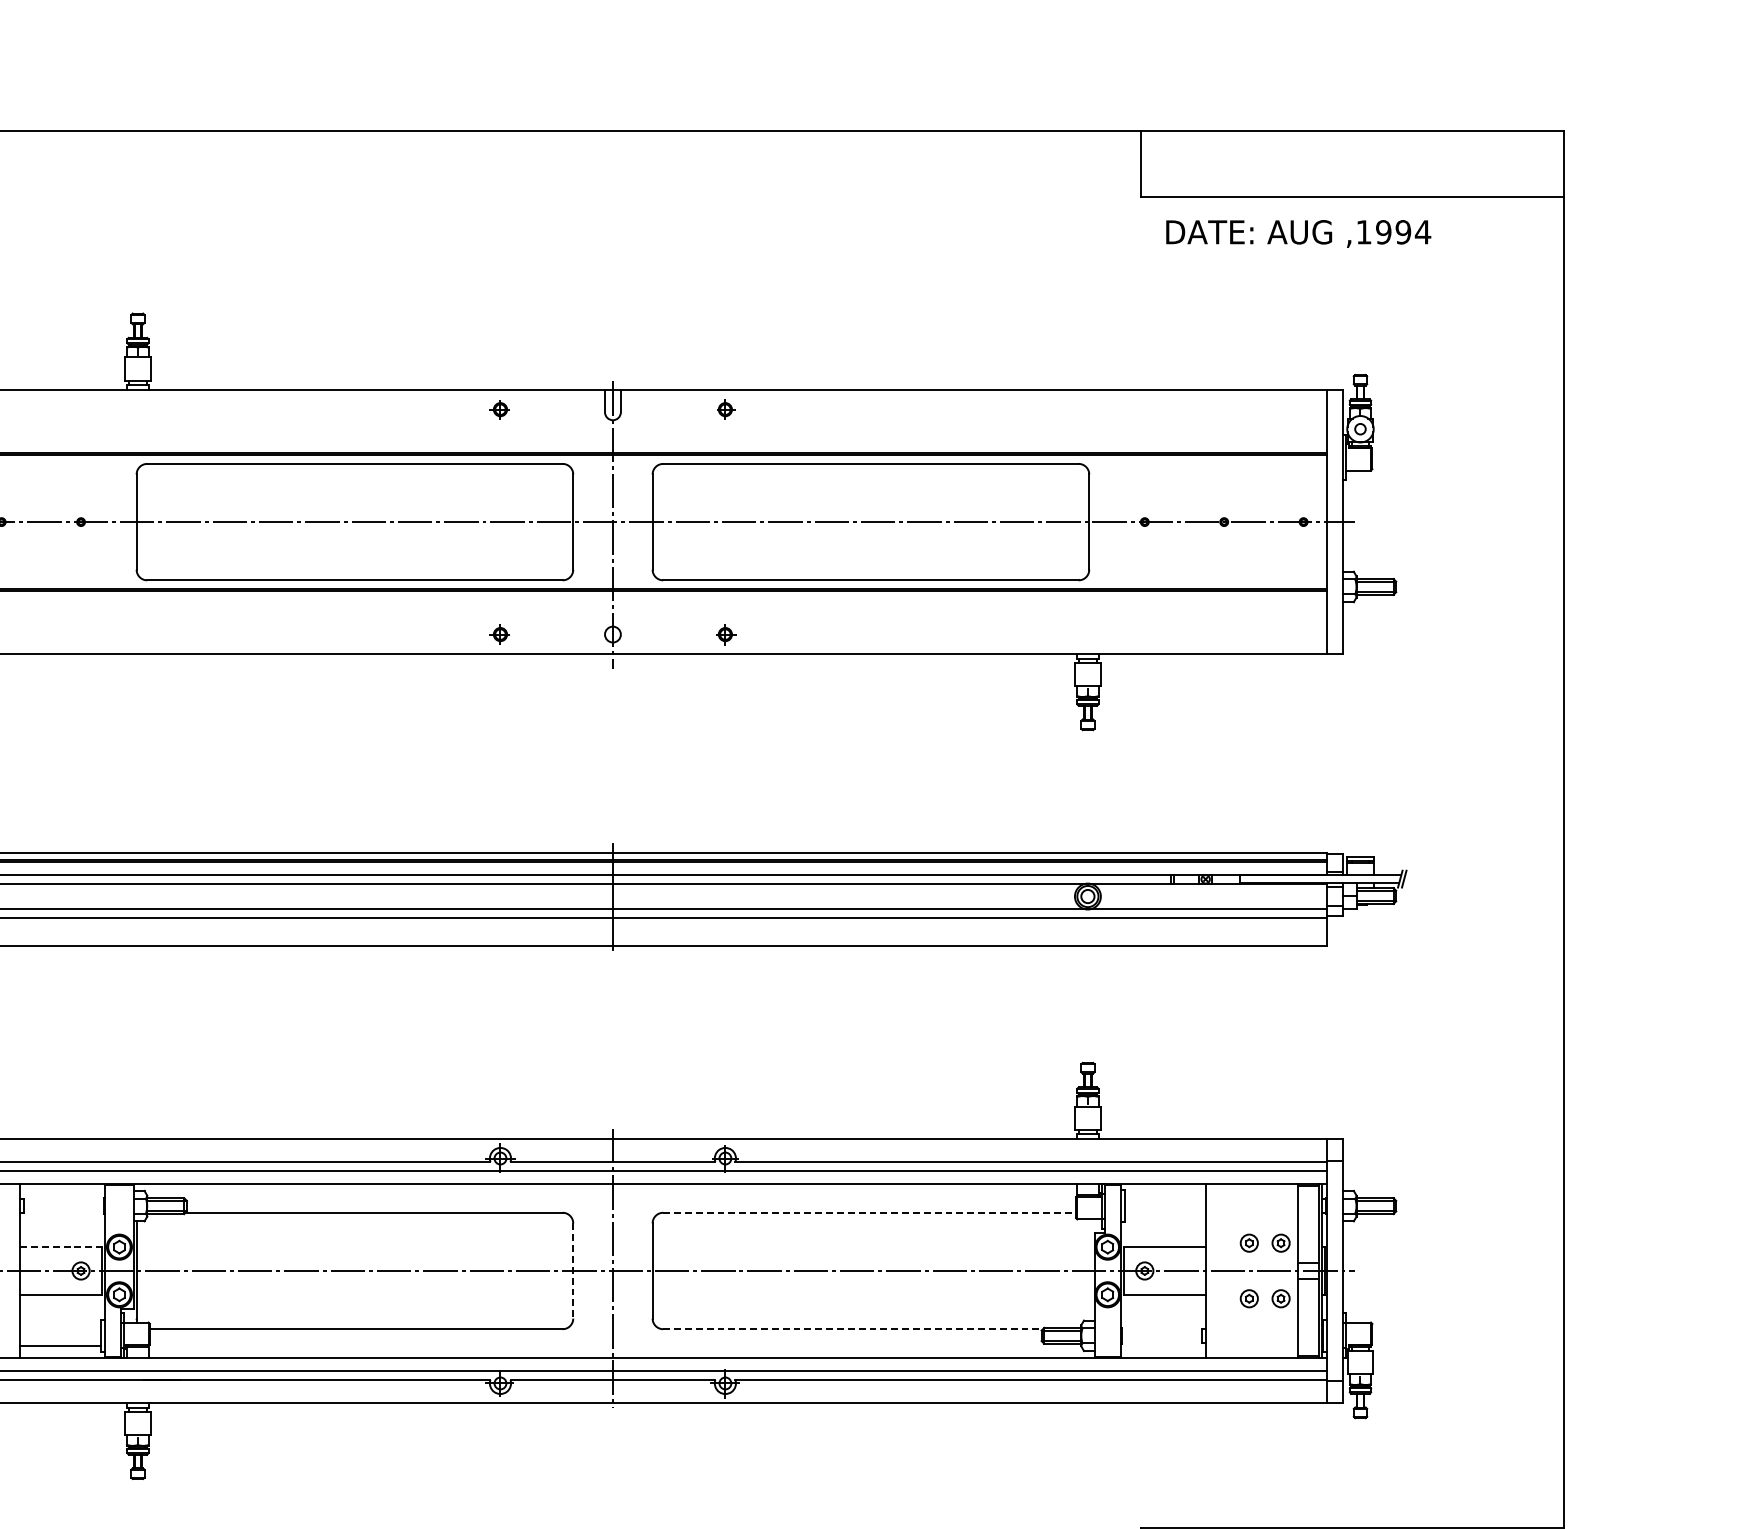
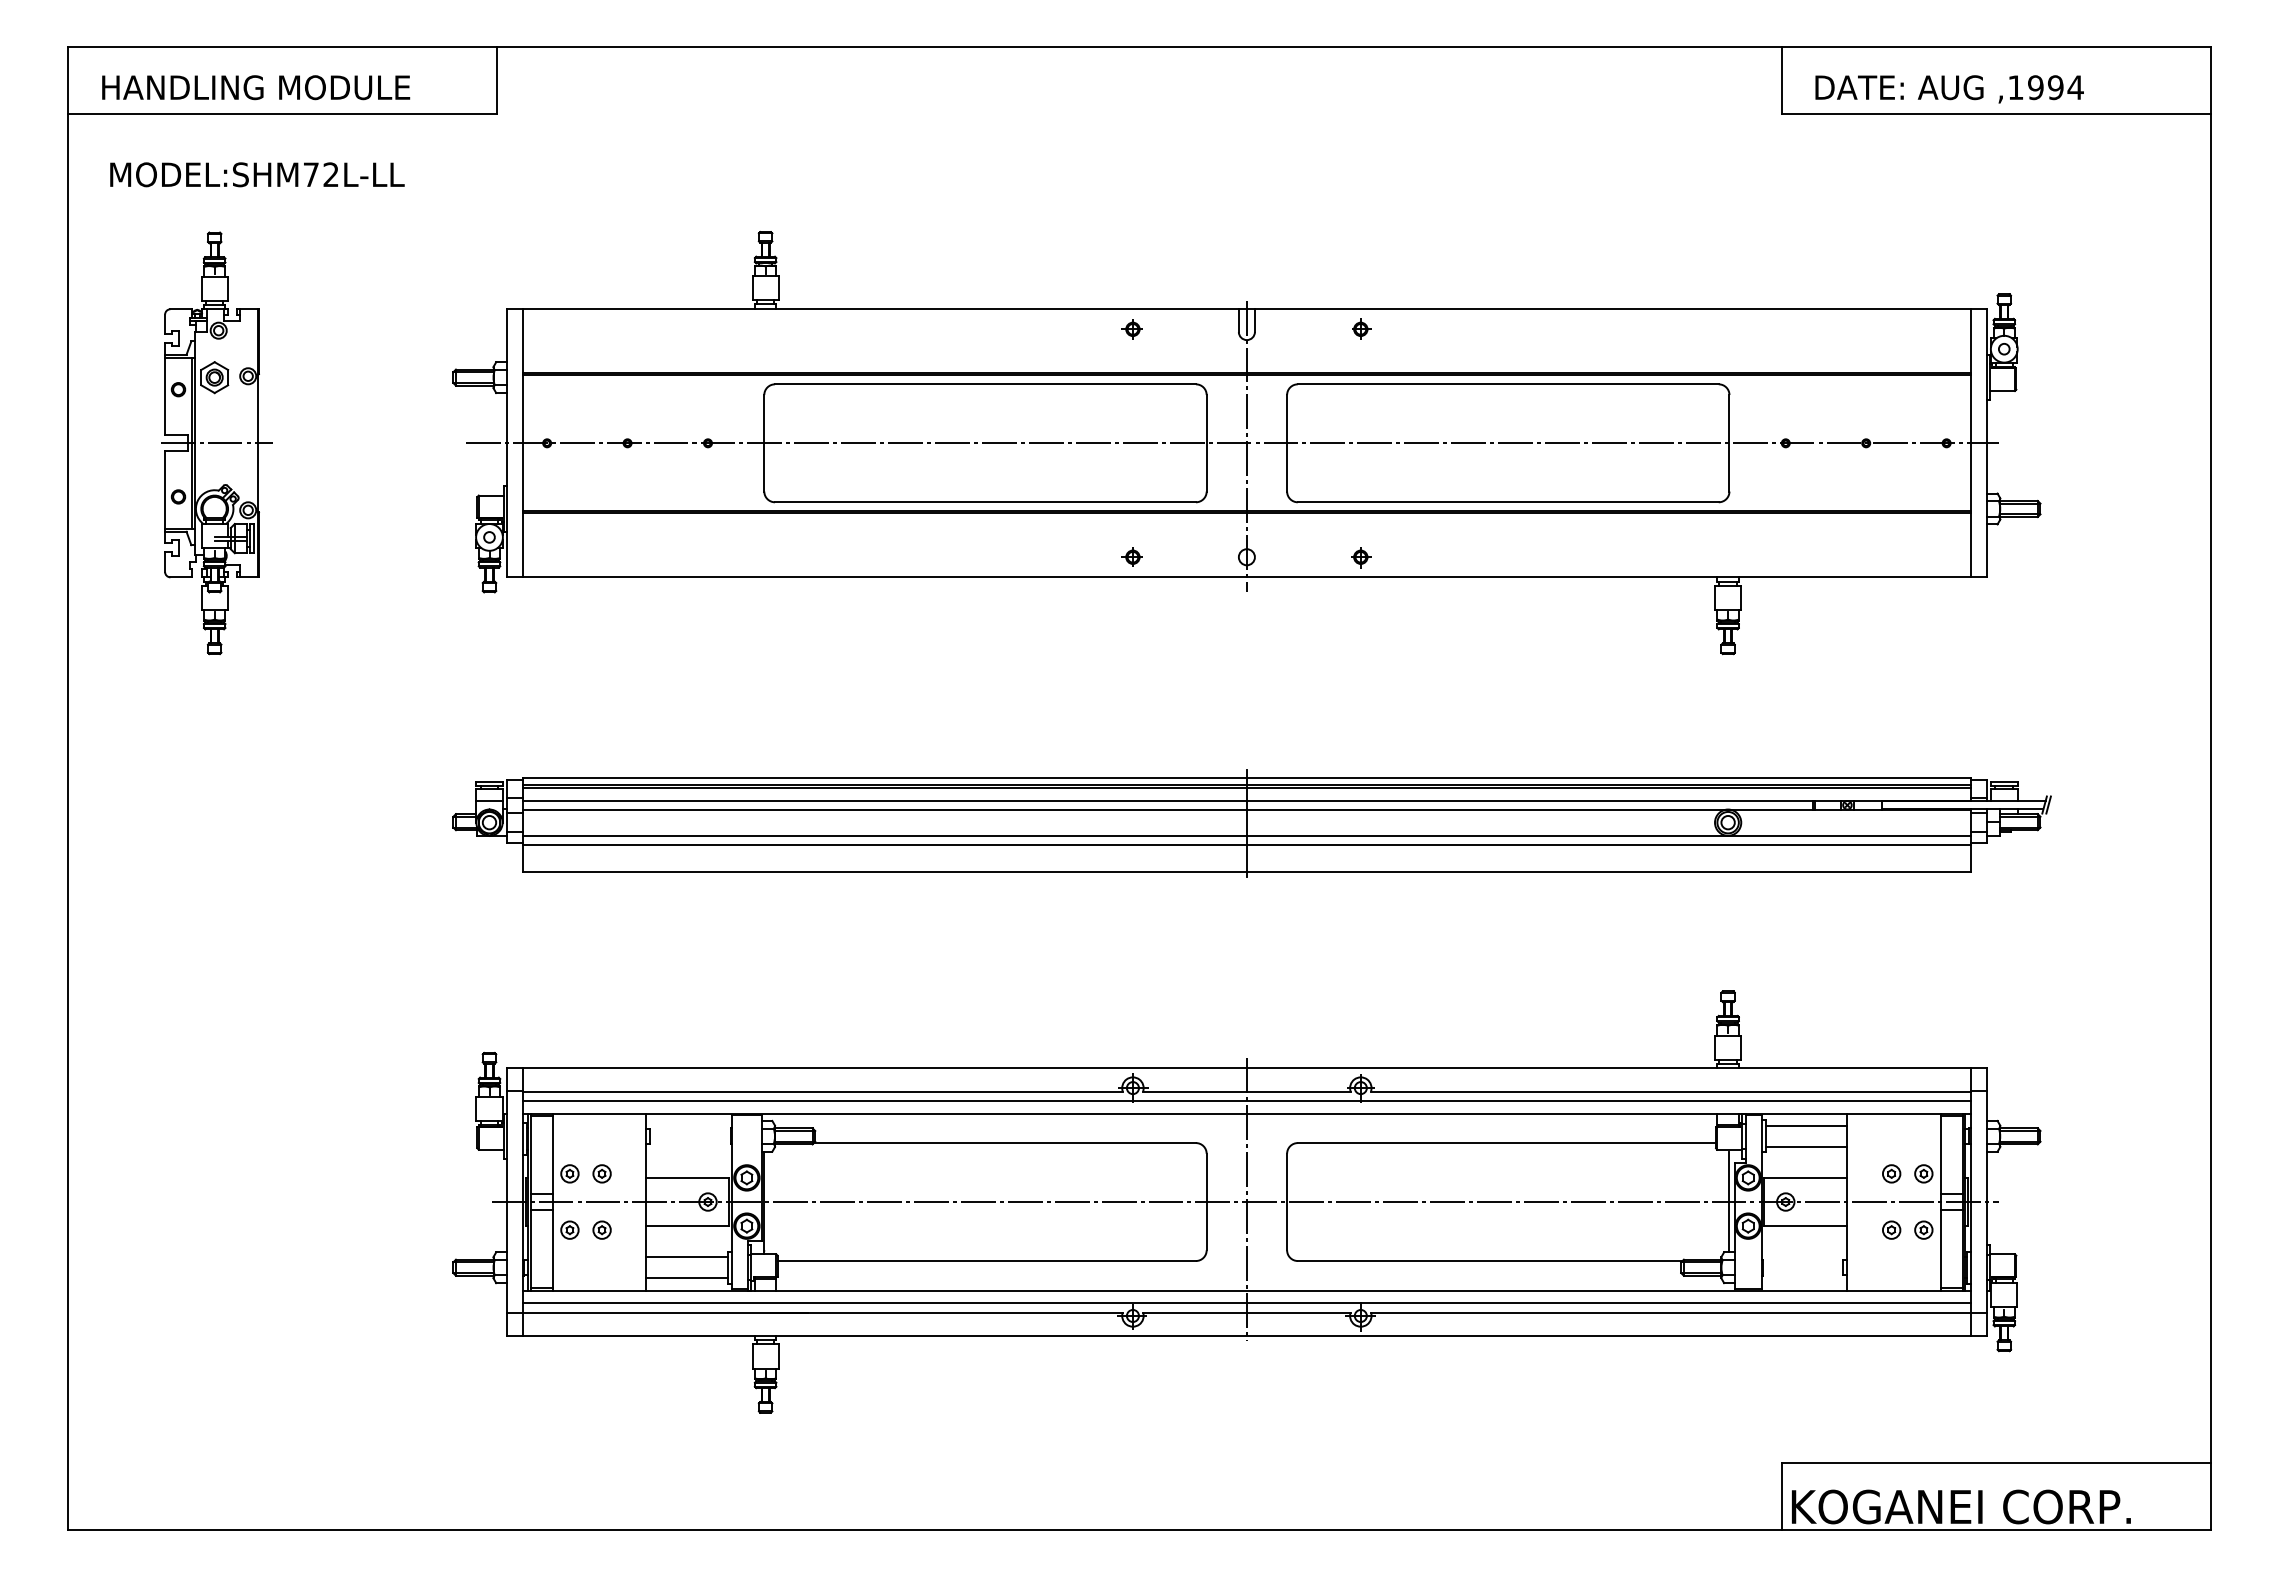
text: (1298, 234) -> (1949, 89), moved
line: (1165, 1195) -> (1806, 1125), added
line: (870, 1213) -> (1507, 1143), dashed -> solid
line: (1165, 1217) -> (1806, 1147), added
line: (60, 1246) -> (687, 1177), dashed -> solid
line: (573, 1271) -> (1206, 1202), dashed -> solid
line: (1089, 1271) -> (1729, 1202), added
line: (60, 1325) -> (687, 1257), added
line: (853, 1329) -> (1490, 1261), dashed -> solid

